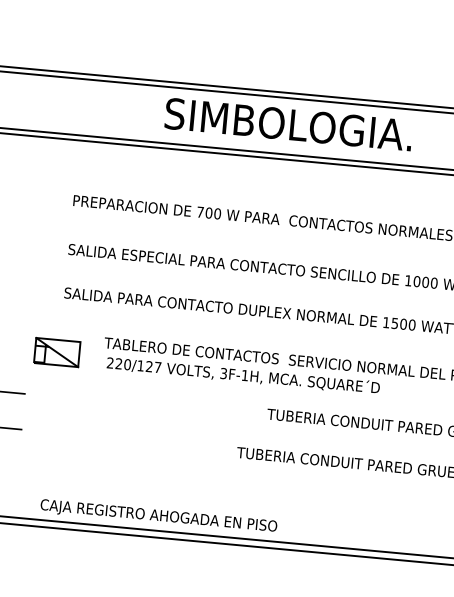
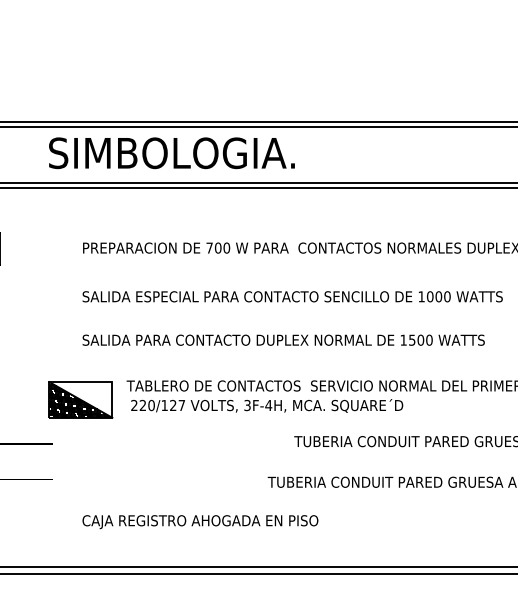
text: (288, 124) -> (171, 153), moved
part: (56, 352) -> (80, 399), size x1.43
text: (244, 375) -> (268, 405), 3F-1H, -> 3F-4H,
text: (158, 517) -> (200, 522), moved

